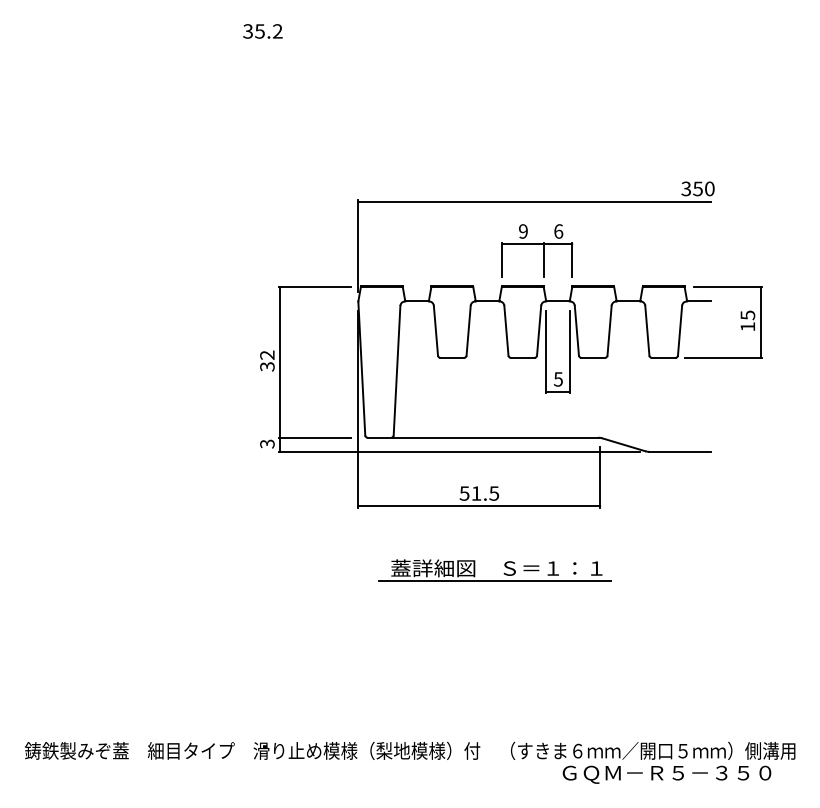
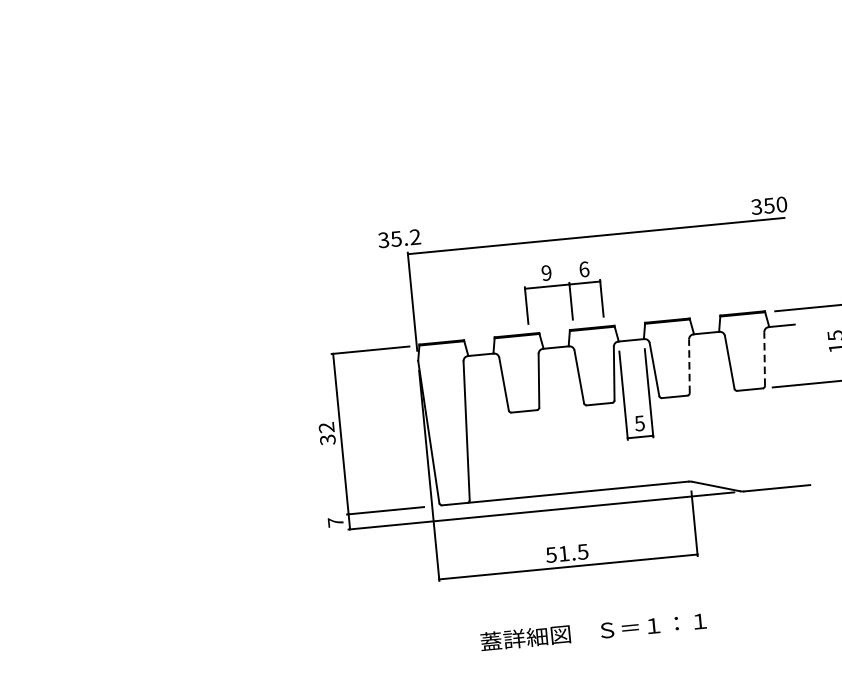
text: (262, 31) -> (399, 238), moved
part: (537, 250) -> (563, 291), moved
line: (609, 330) -> (689, 366), solid -> dashed
line: (680, 330) -> (765, 358), solid -> dashed
text: (267, 443) -> (335, 521), 3 -> 7
line: (494, 581) -> (592, 645), removed

